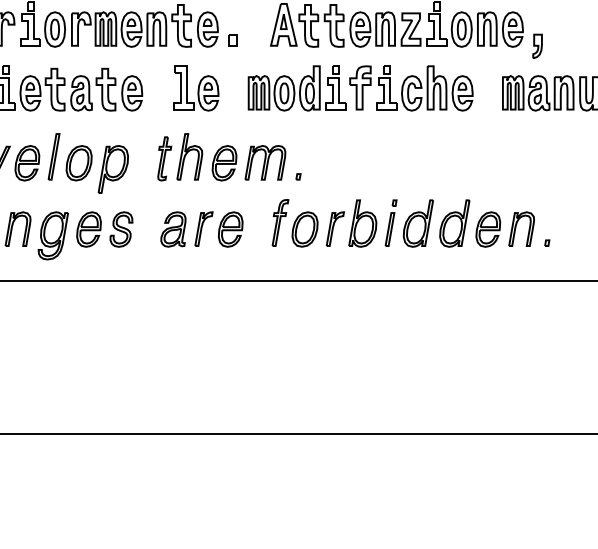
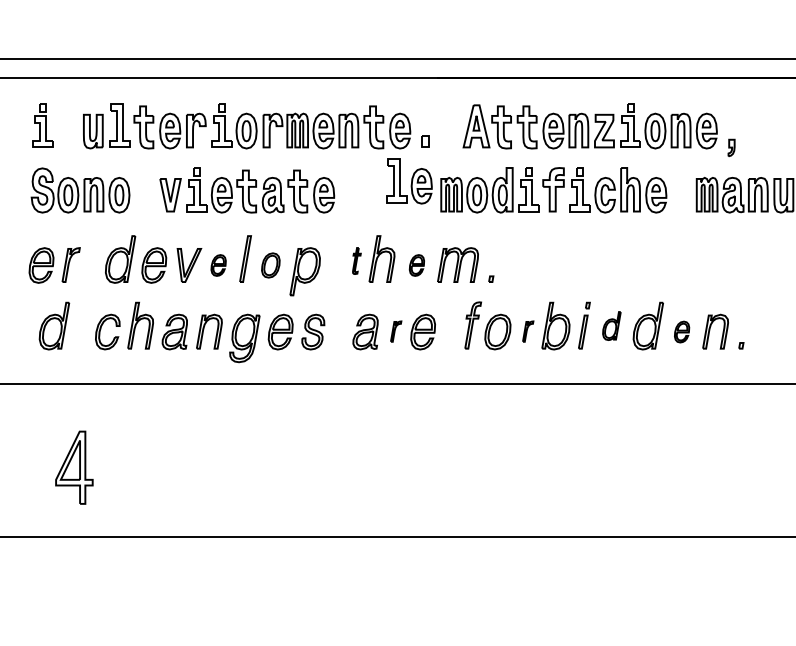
part: (537, 45) -> (731, 147), size x0.7
part: (196, 88) -> (409, 181), moved
part: (164, 158) -> (356, 260), size x0.6
part: (27, 163) -> (218, 265), size x0.6
part: (78, 163) -> (270, 265), size x0.7
part: (224, 163) -> (416, 265), size x0.6
part: (418, 222) -> (611, 325), size x0.6
part: (203, 228) -> (395, 331), size x0.6
part: (334, 228) -> (527, 331), size x0.6
part: (487, 228) -> (681, 331), size x0.6

